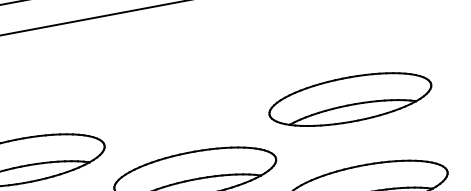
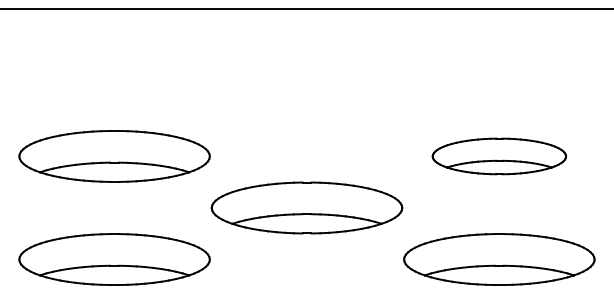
part: (350, 99) -> (499, 156), size x0.7

